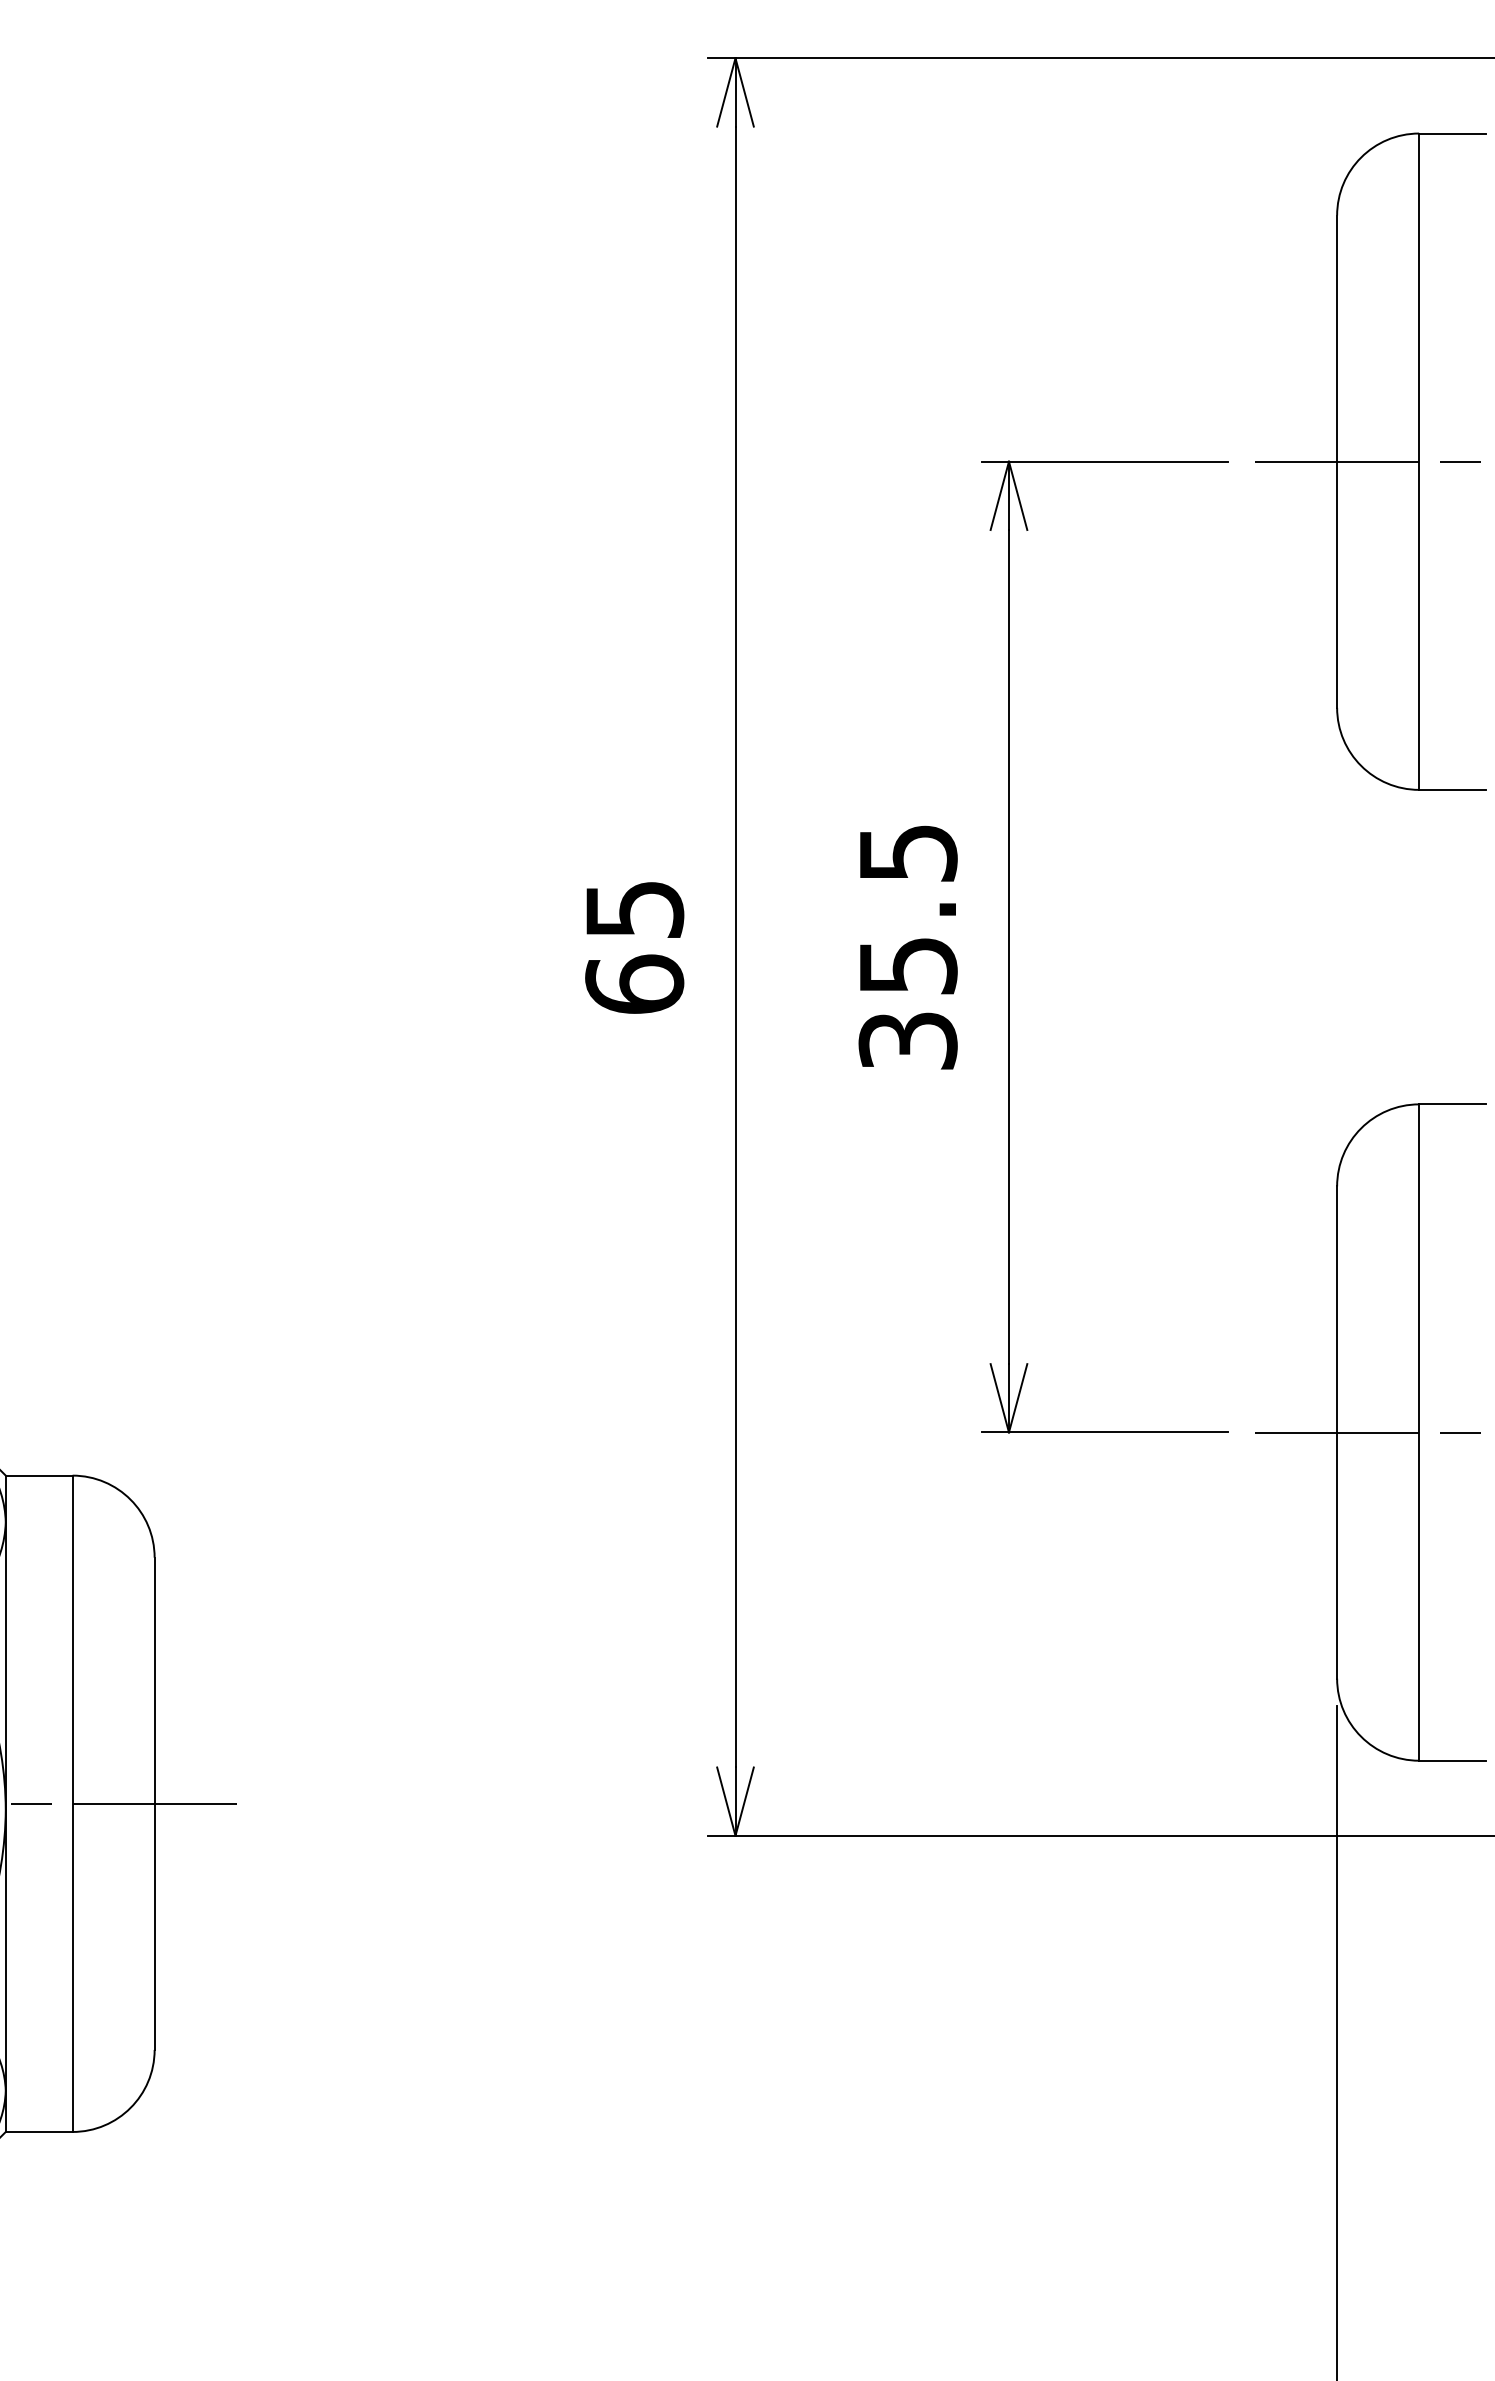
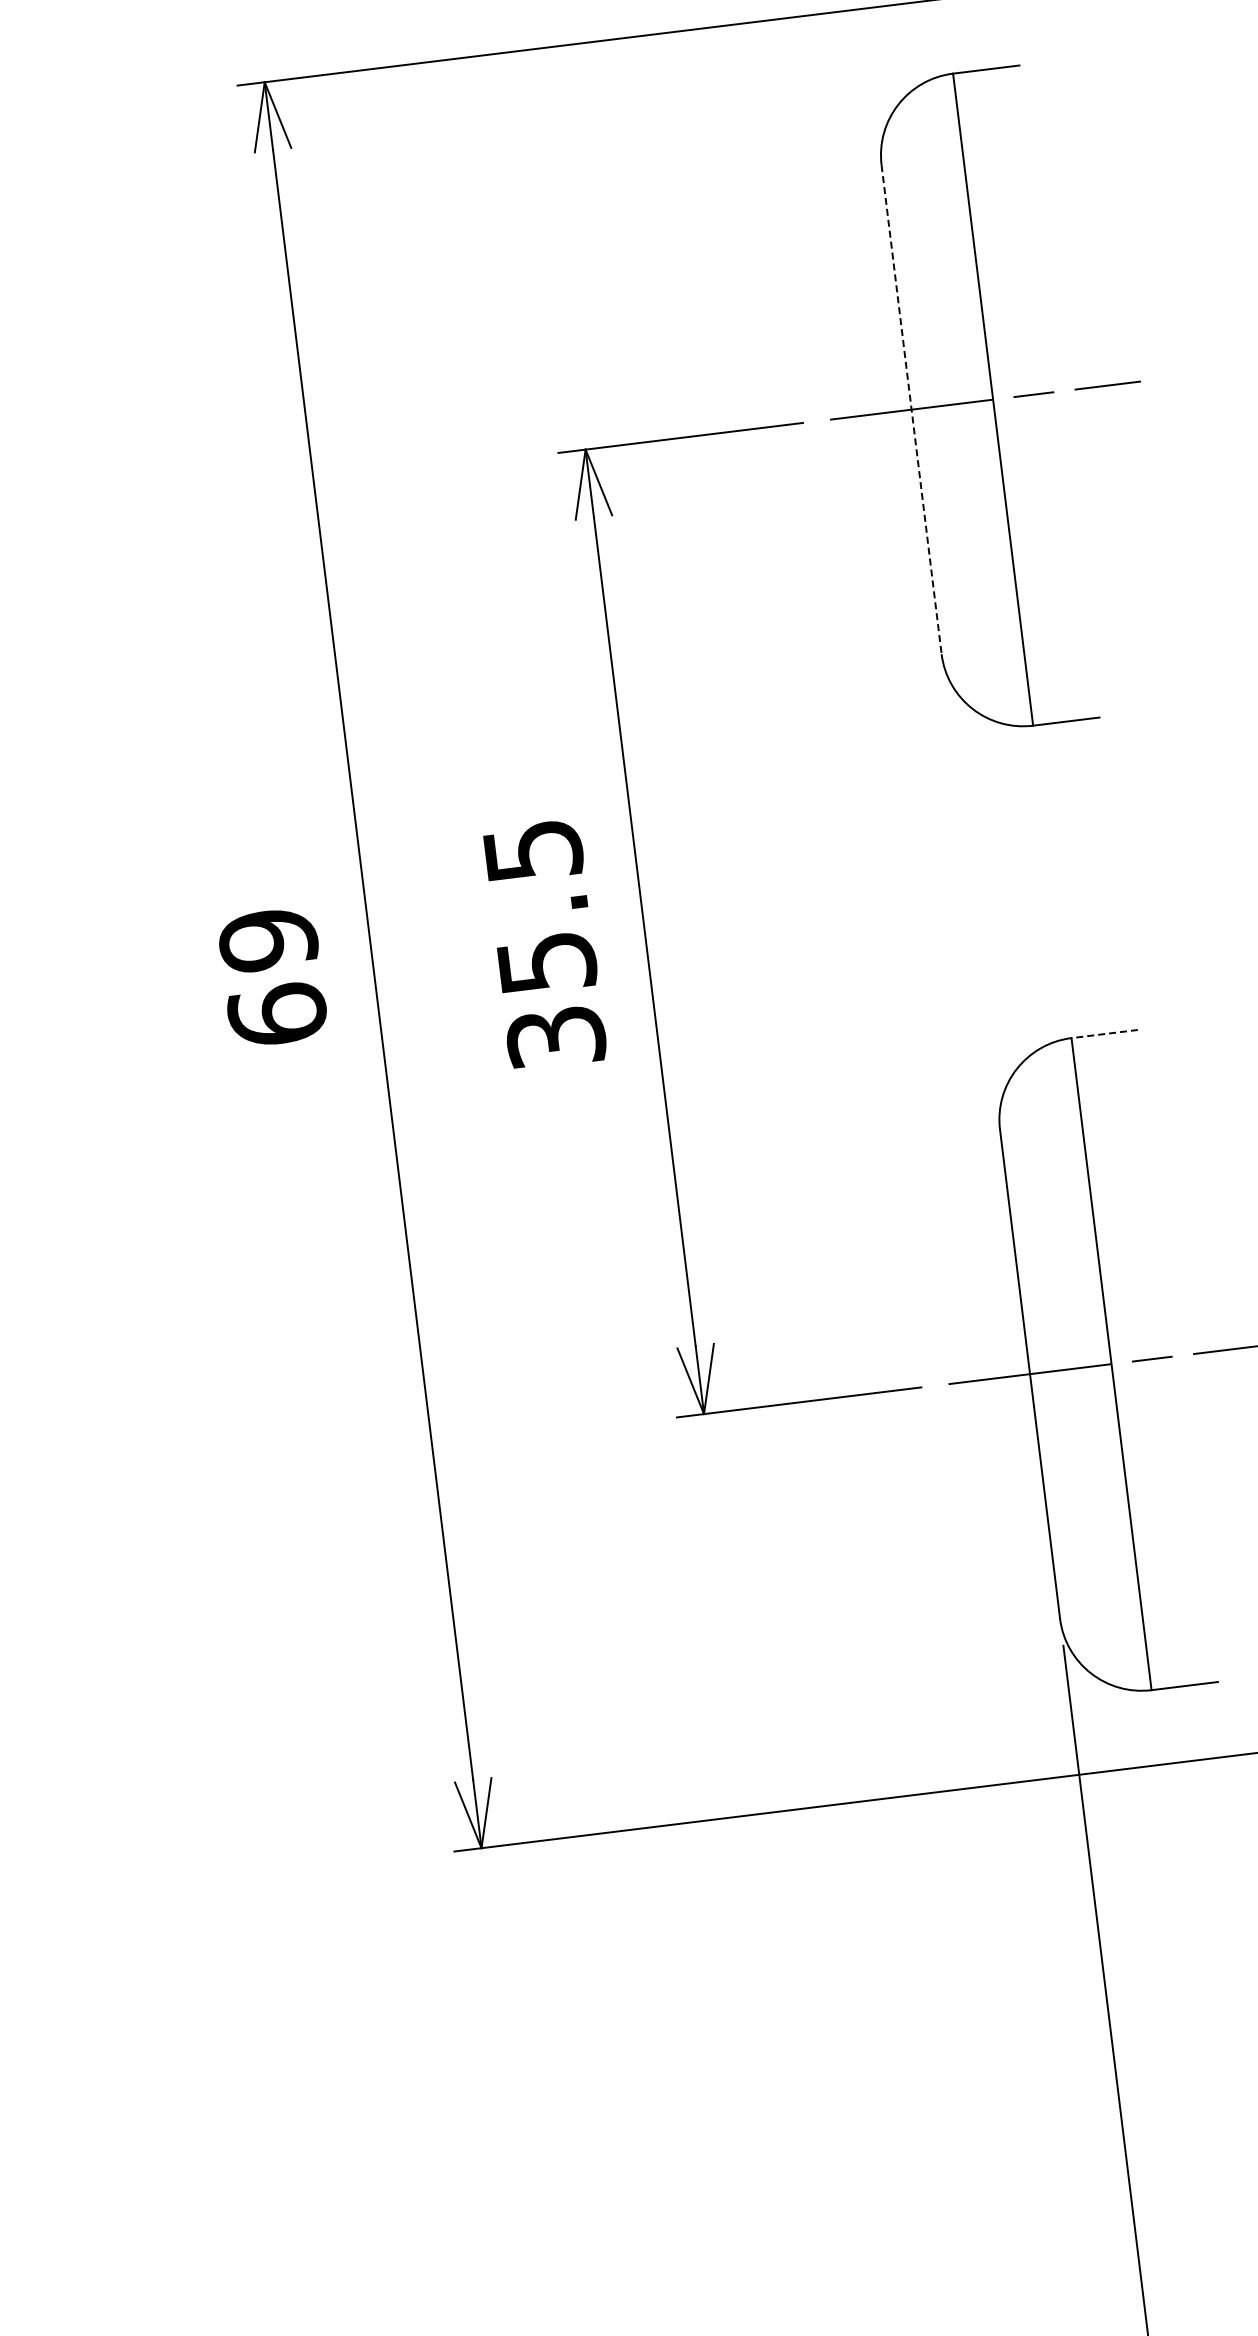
line: (1337, 462) -> (912, 410), solid -> dashed
text: (634, 909) -> (268, 940), 65 -> 69
line: (1452, 1104) -> (1104, 1034), solid -> dashed

